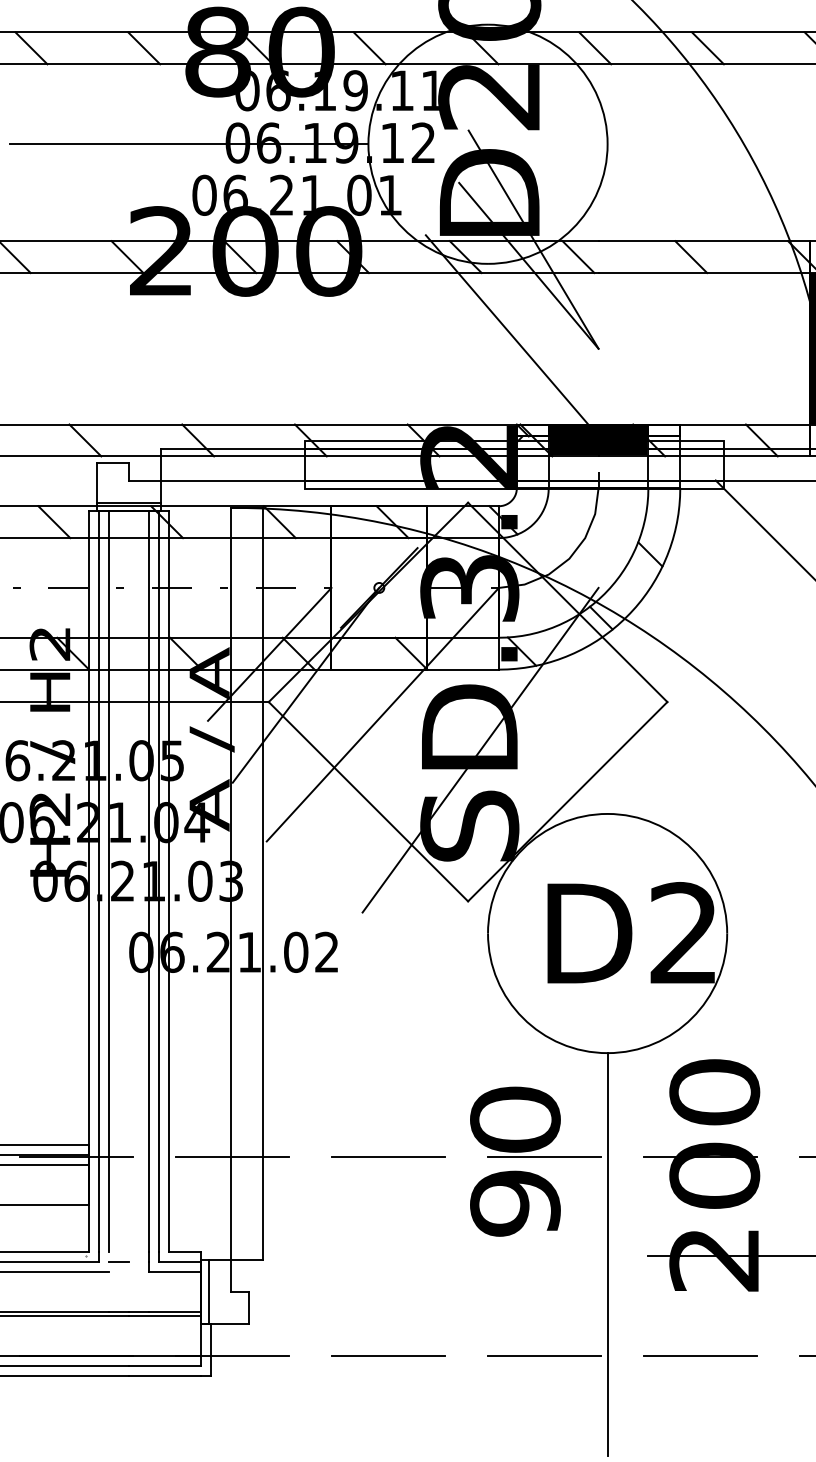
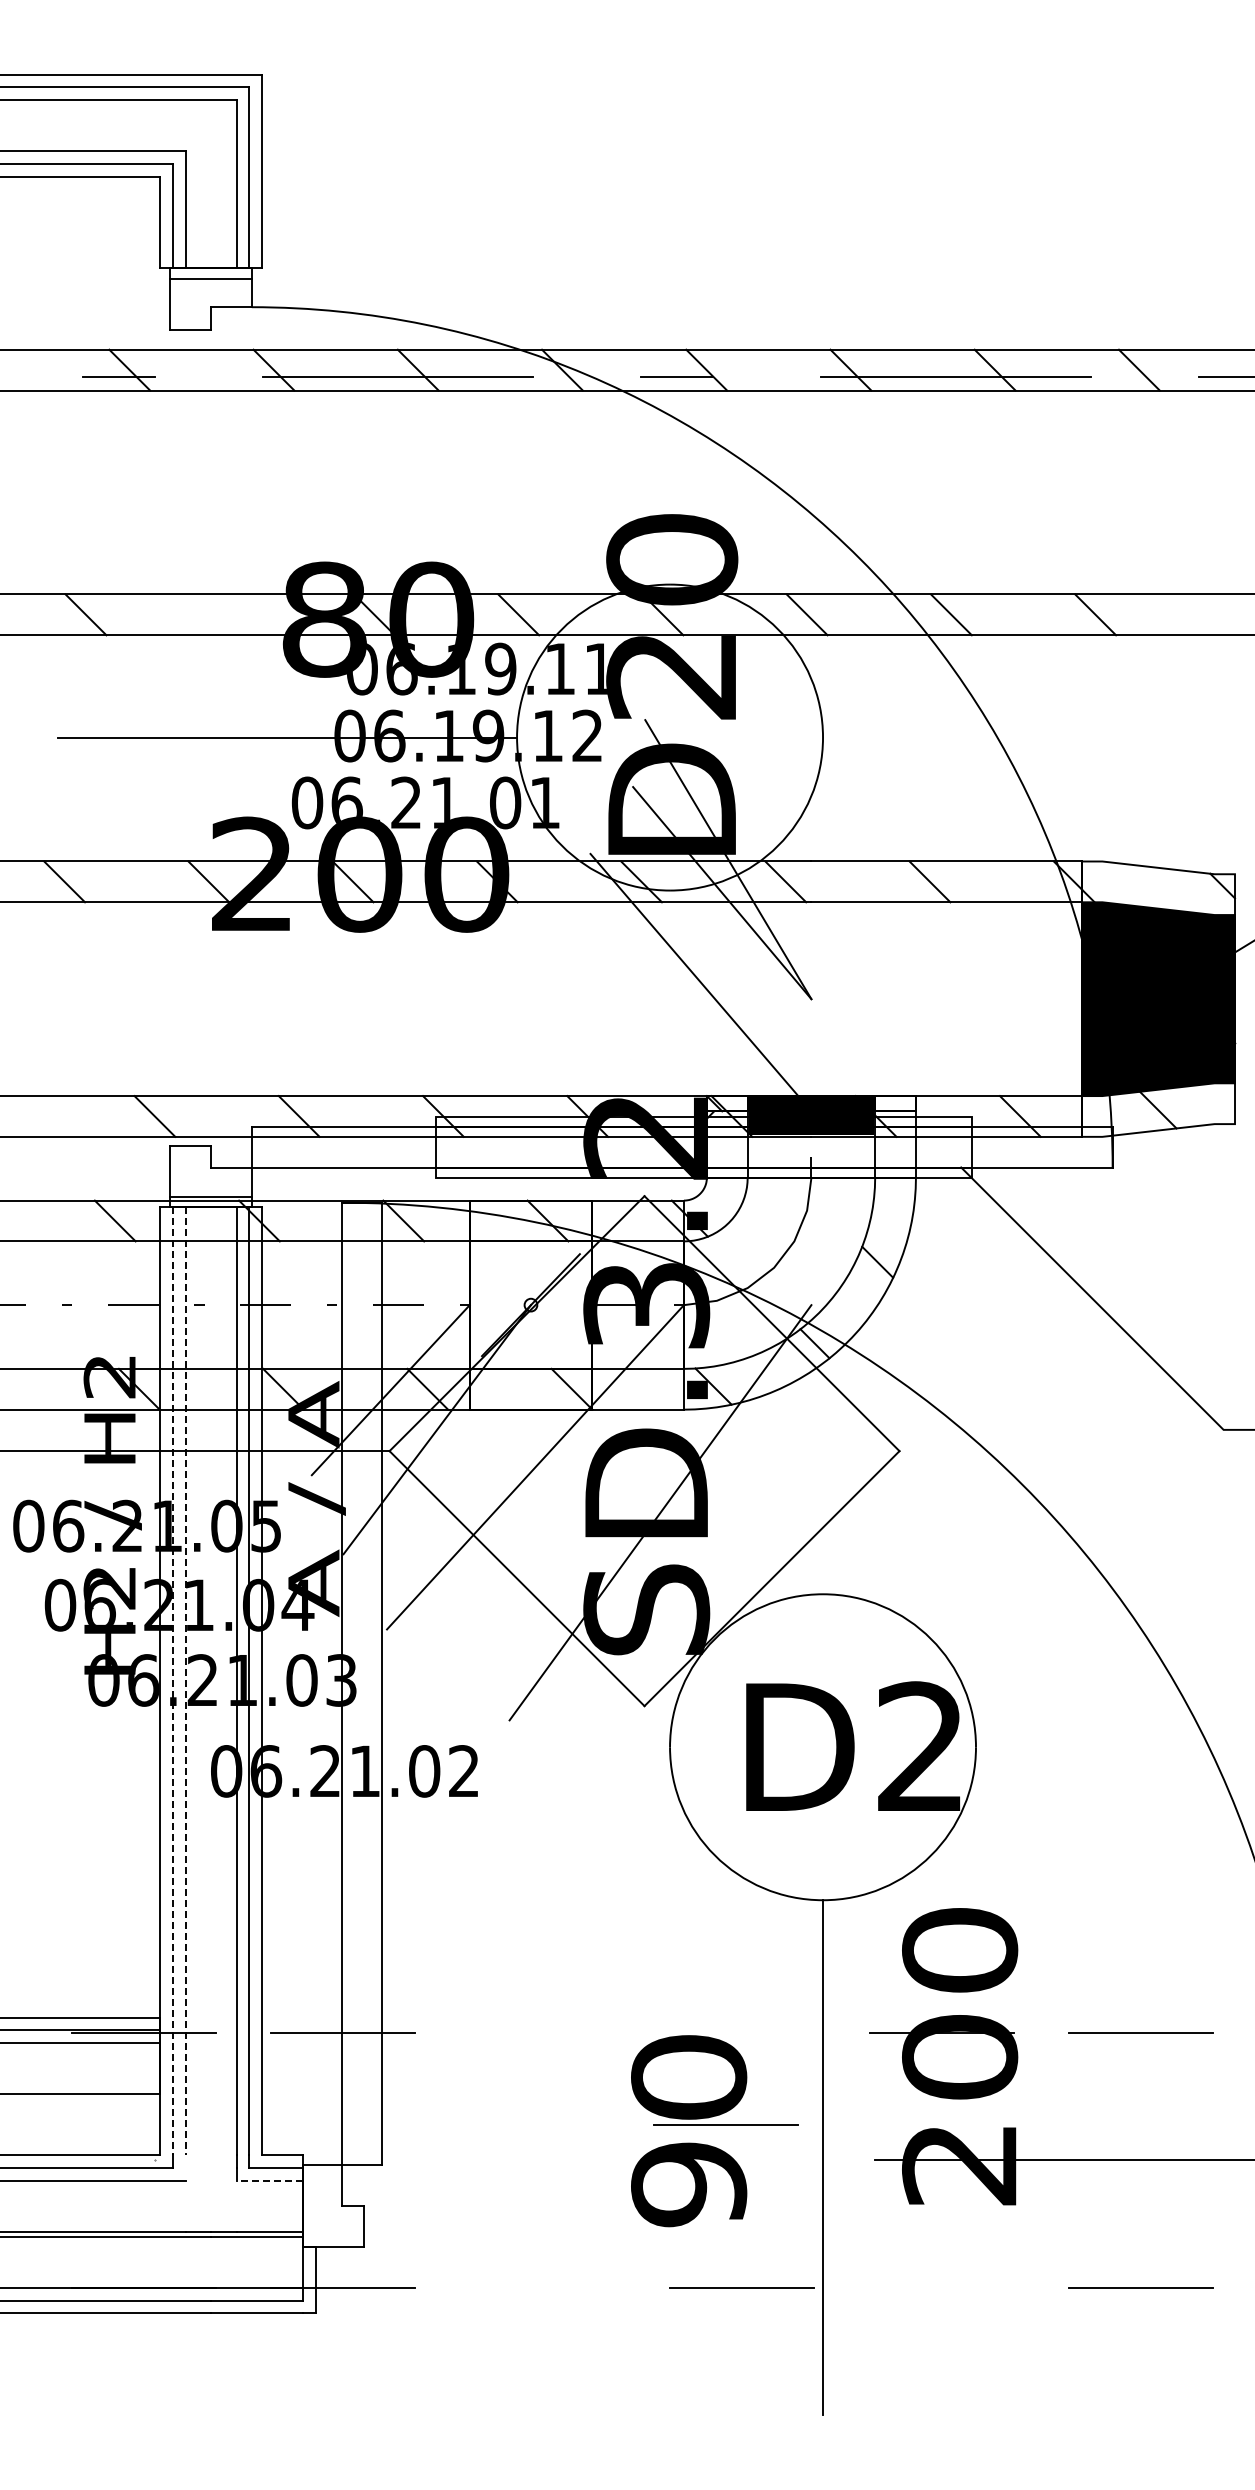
line: (143, 48) -> (229, 614), removed
line: (99, 882) -> (172, 1681), solid -> dashed
line: (109, 882) -> (185, 1681), solid -> dashed
line: (388, 1156) -> (542, 2032), removed
part: (535, 1161) -> (714, 2131), moved
line: (119, 1262) -> (198, 2167), removed
line: (174, 1272) -> (269, 2180), solid -> dashed
line: (209, 1291) -> (313, 2205), removed
line: (388, 1355) -> (542, 2287), removed
line: (700, 1355) -> (941, 2287), removed

